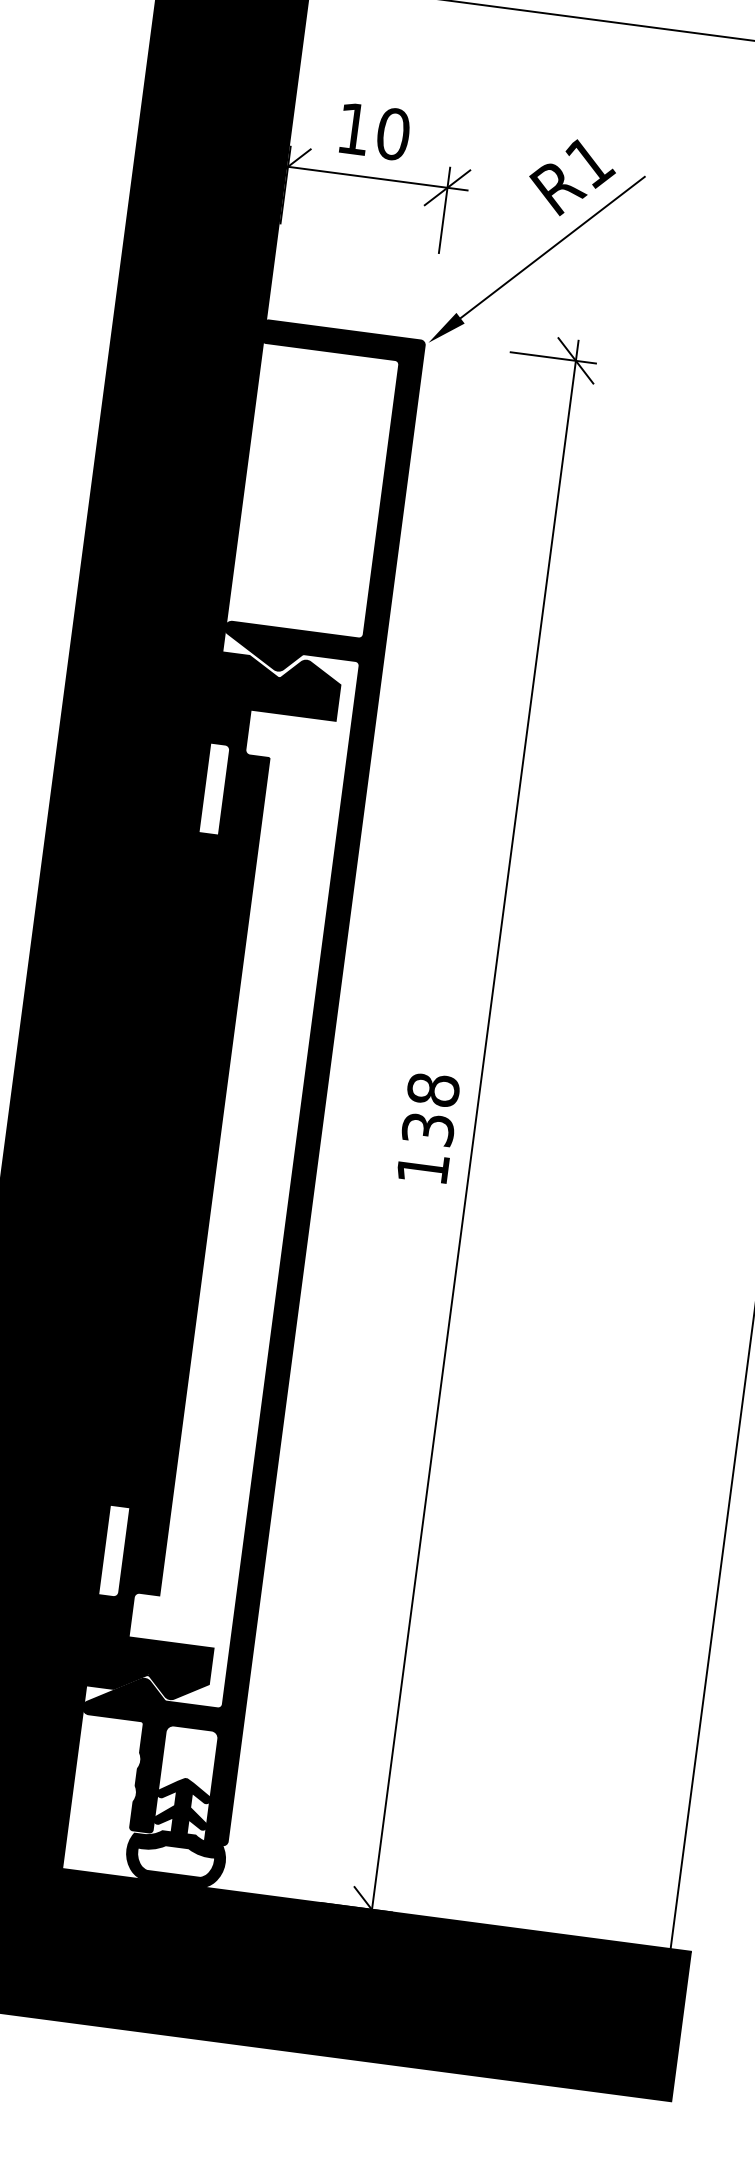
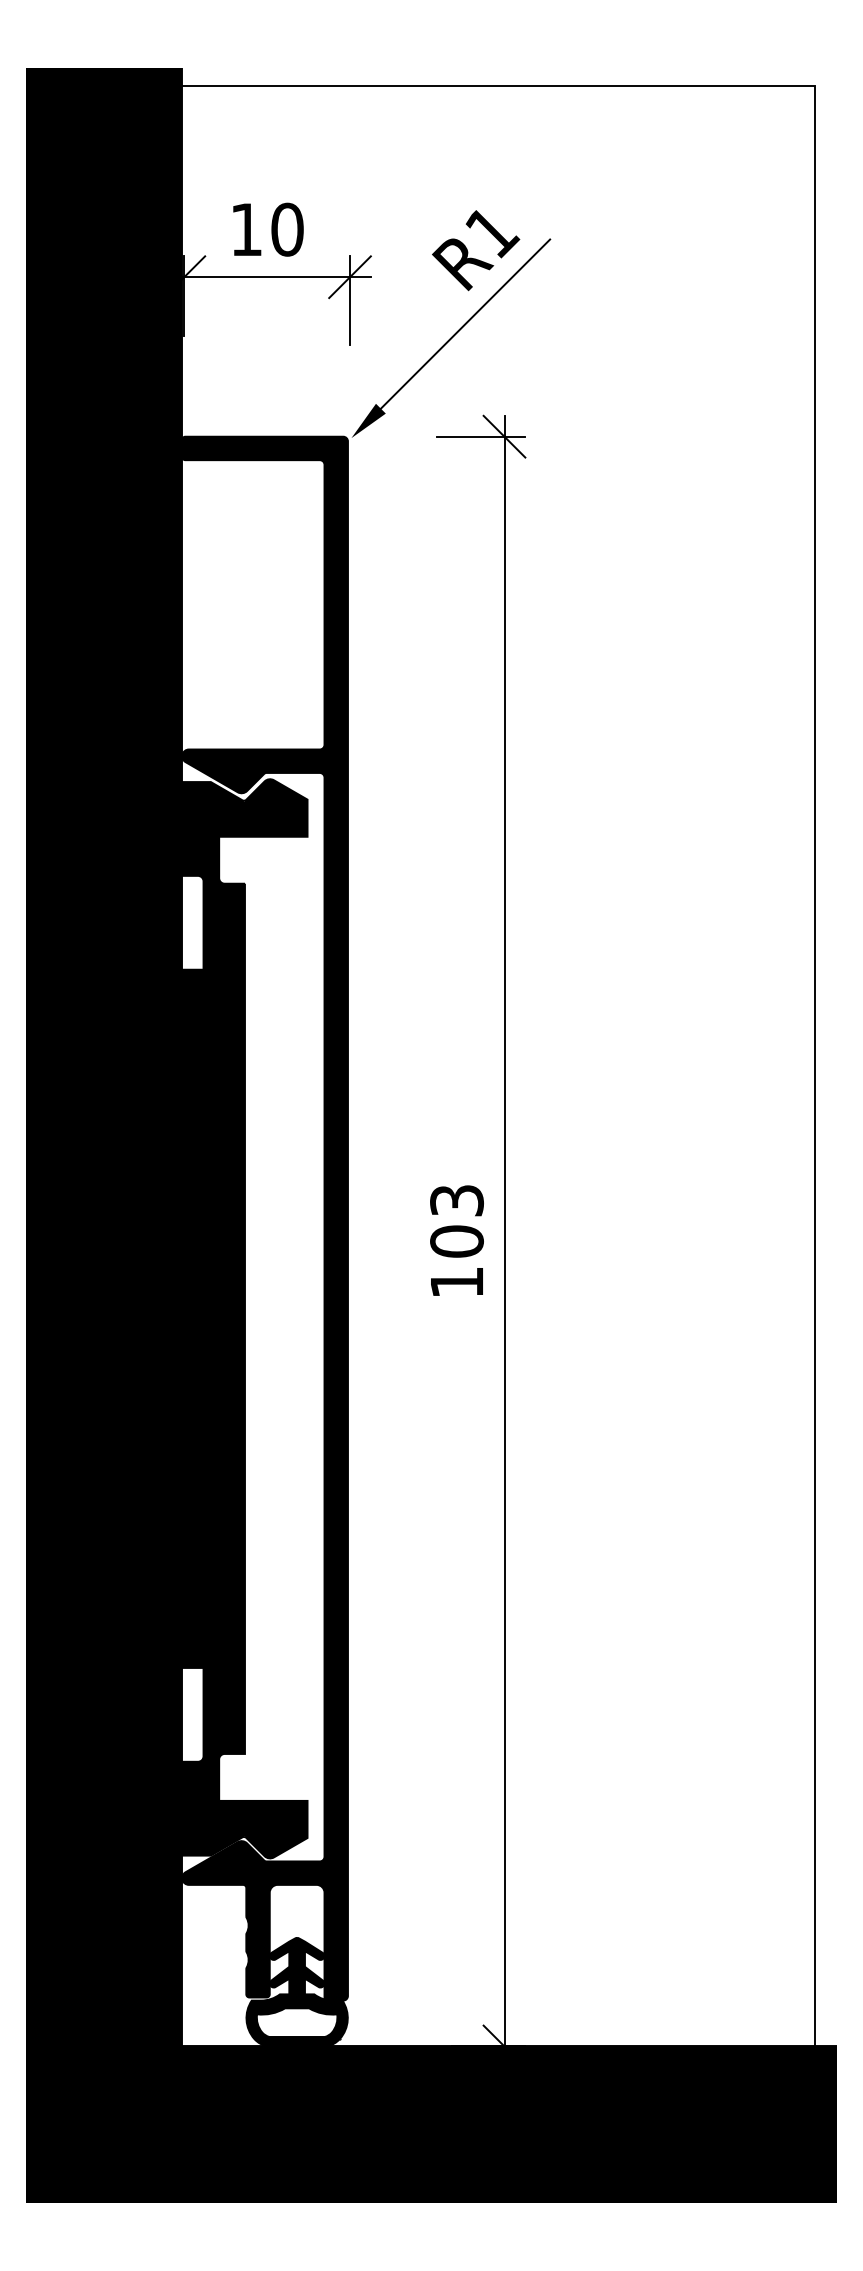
text: (430, 1108) -> (456, 1220), 138 -> 103

